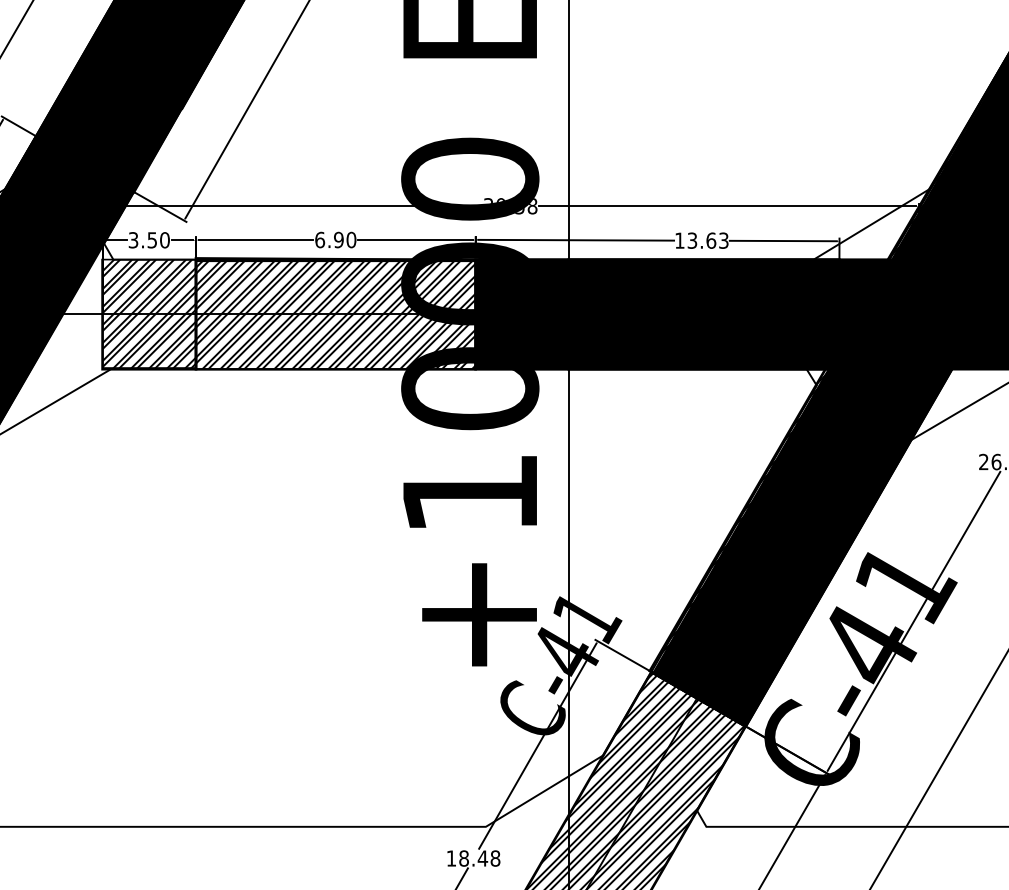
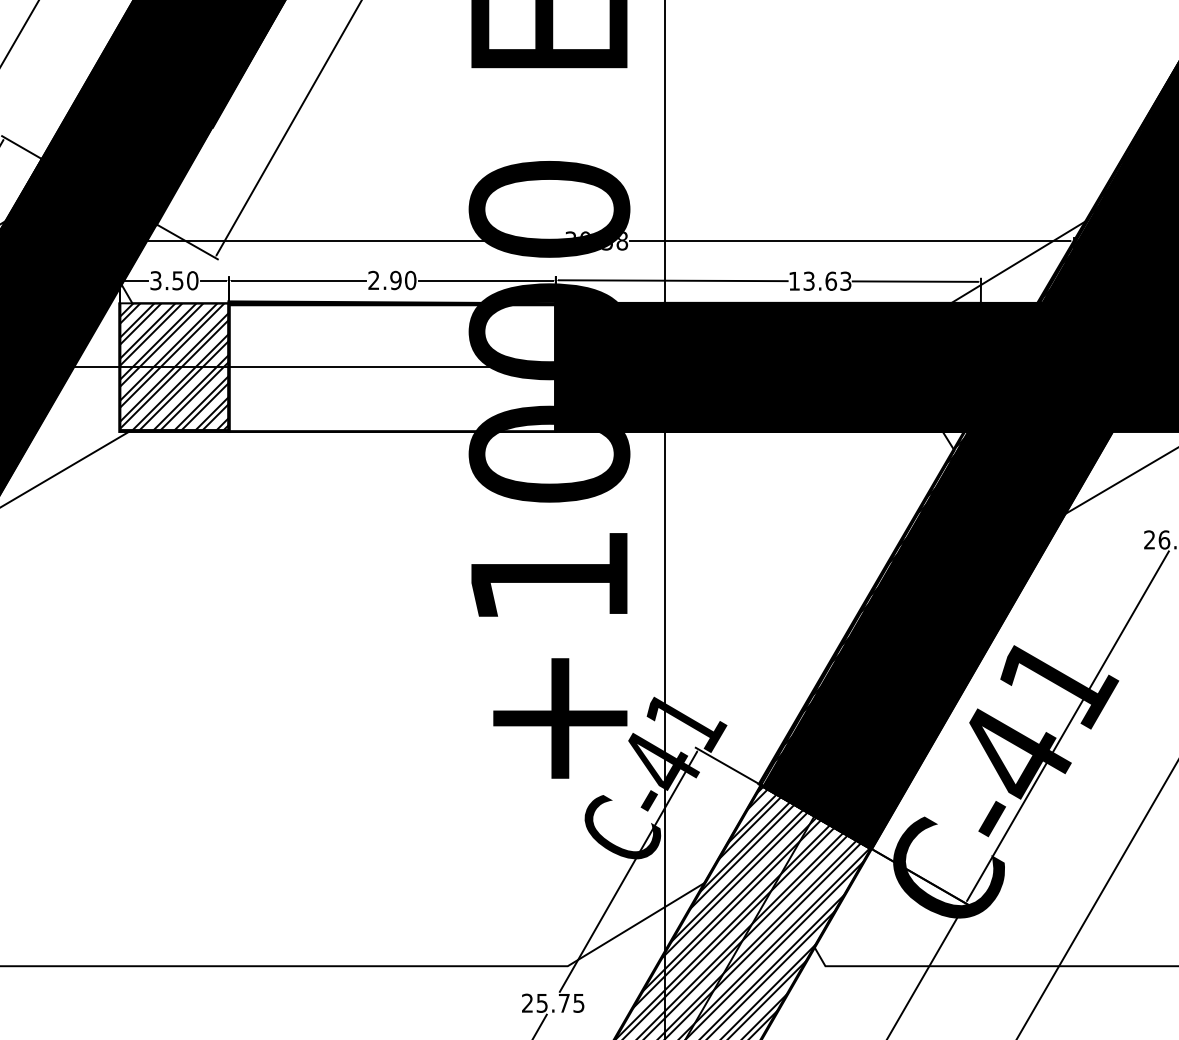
text: (319, 240) -> (373, 280), 6.90 -> 2.90
hatch: (382, 314) -> (446, 367), removed
text: (473, 857) -> (553, 1002), 18.48 -> 25.75

